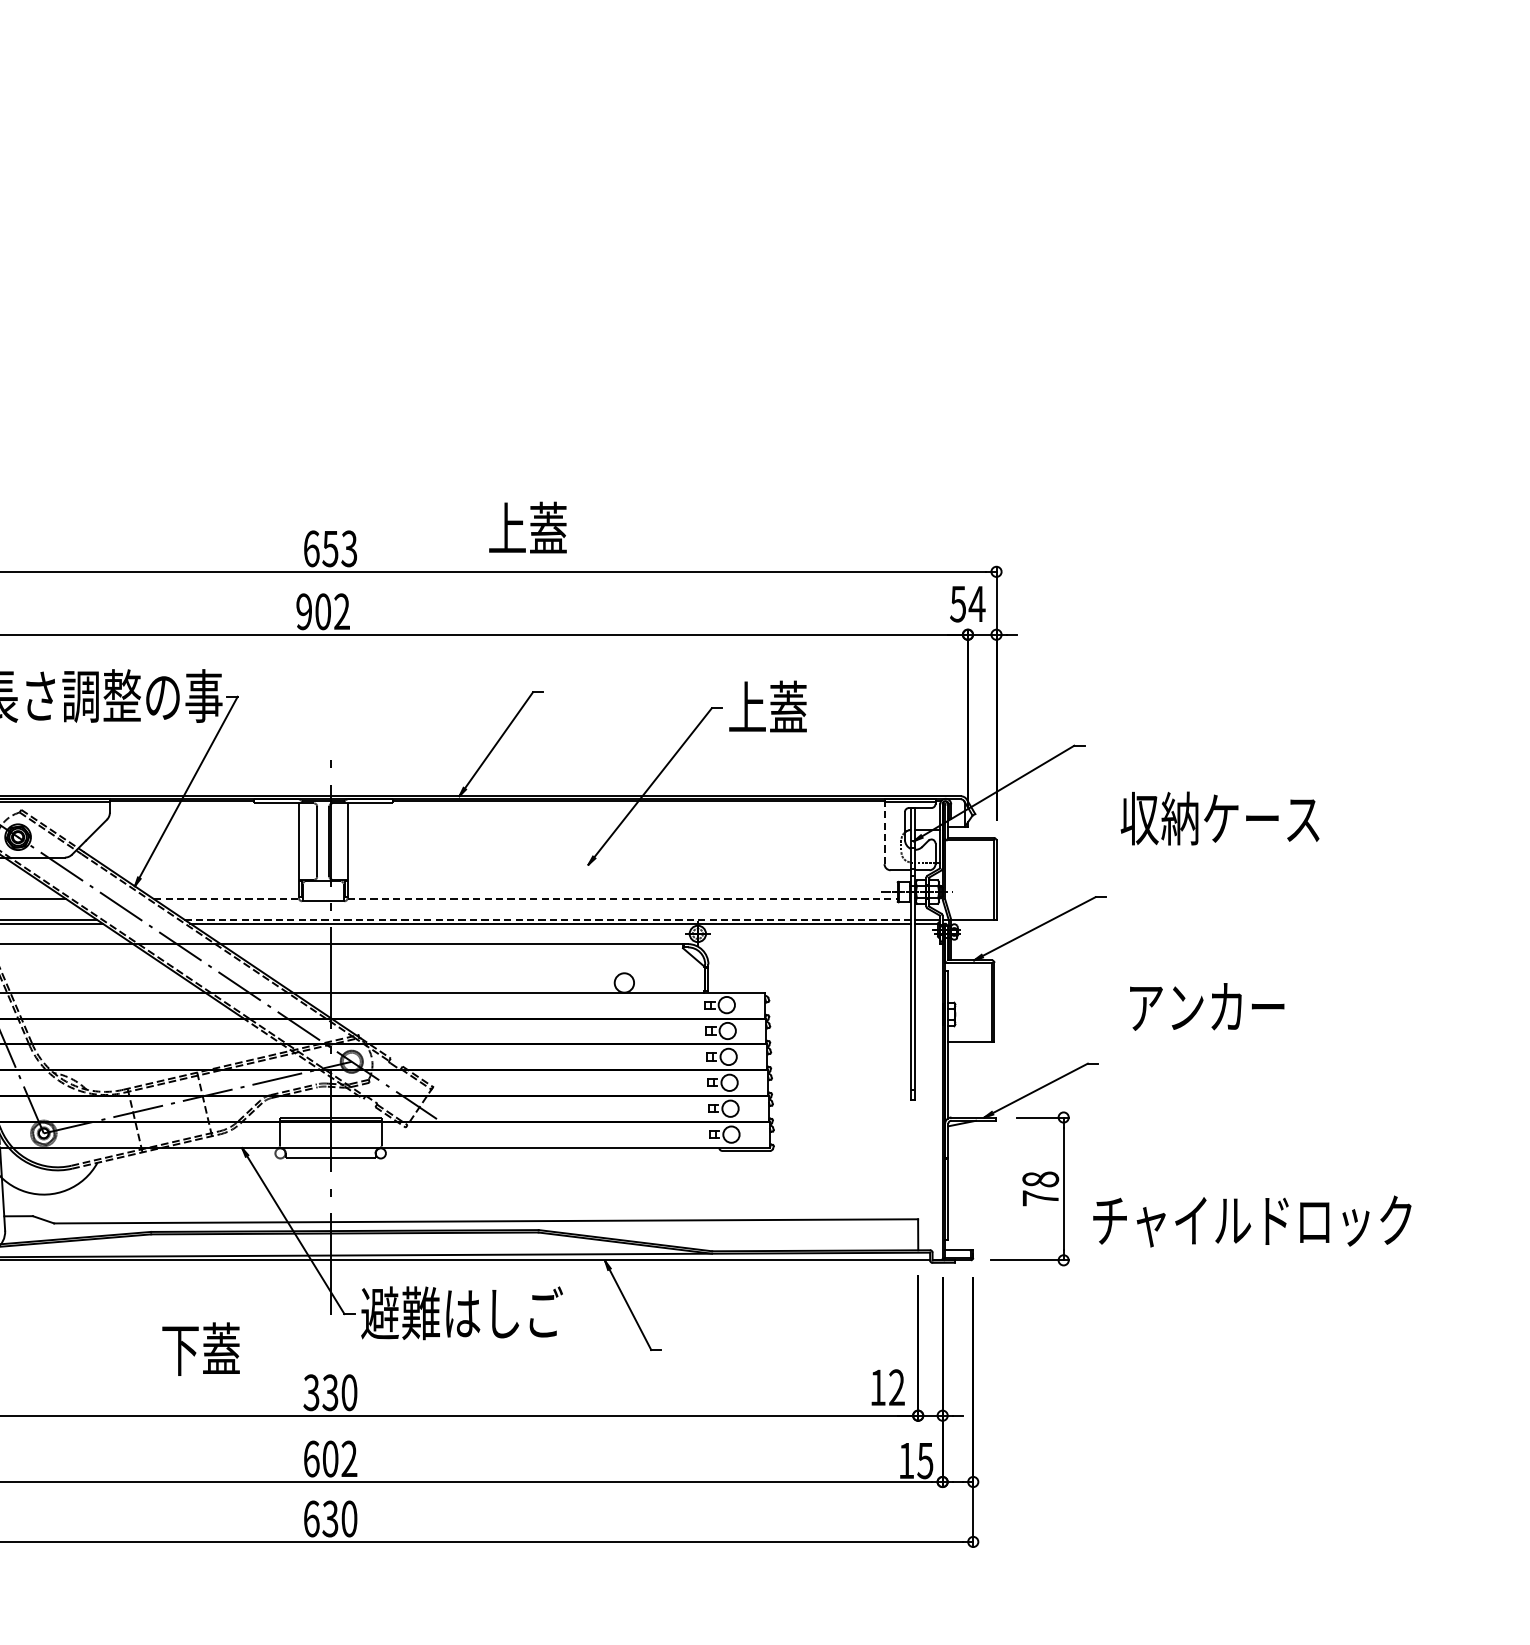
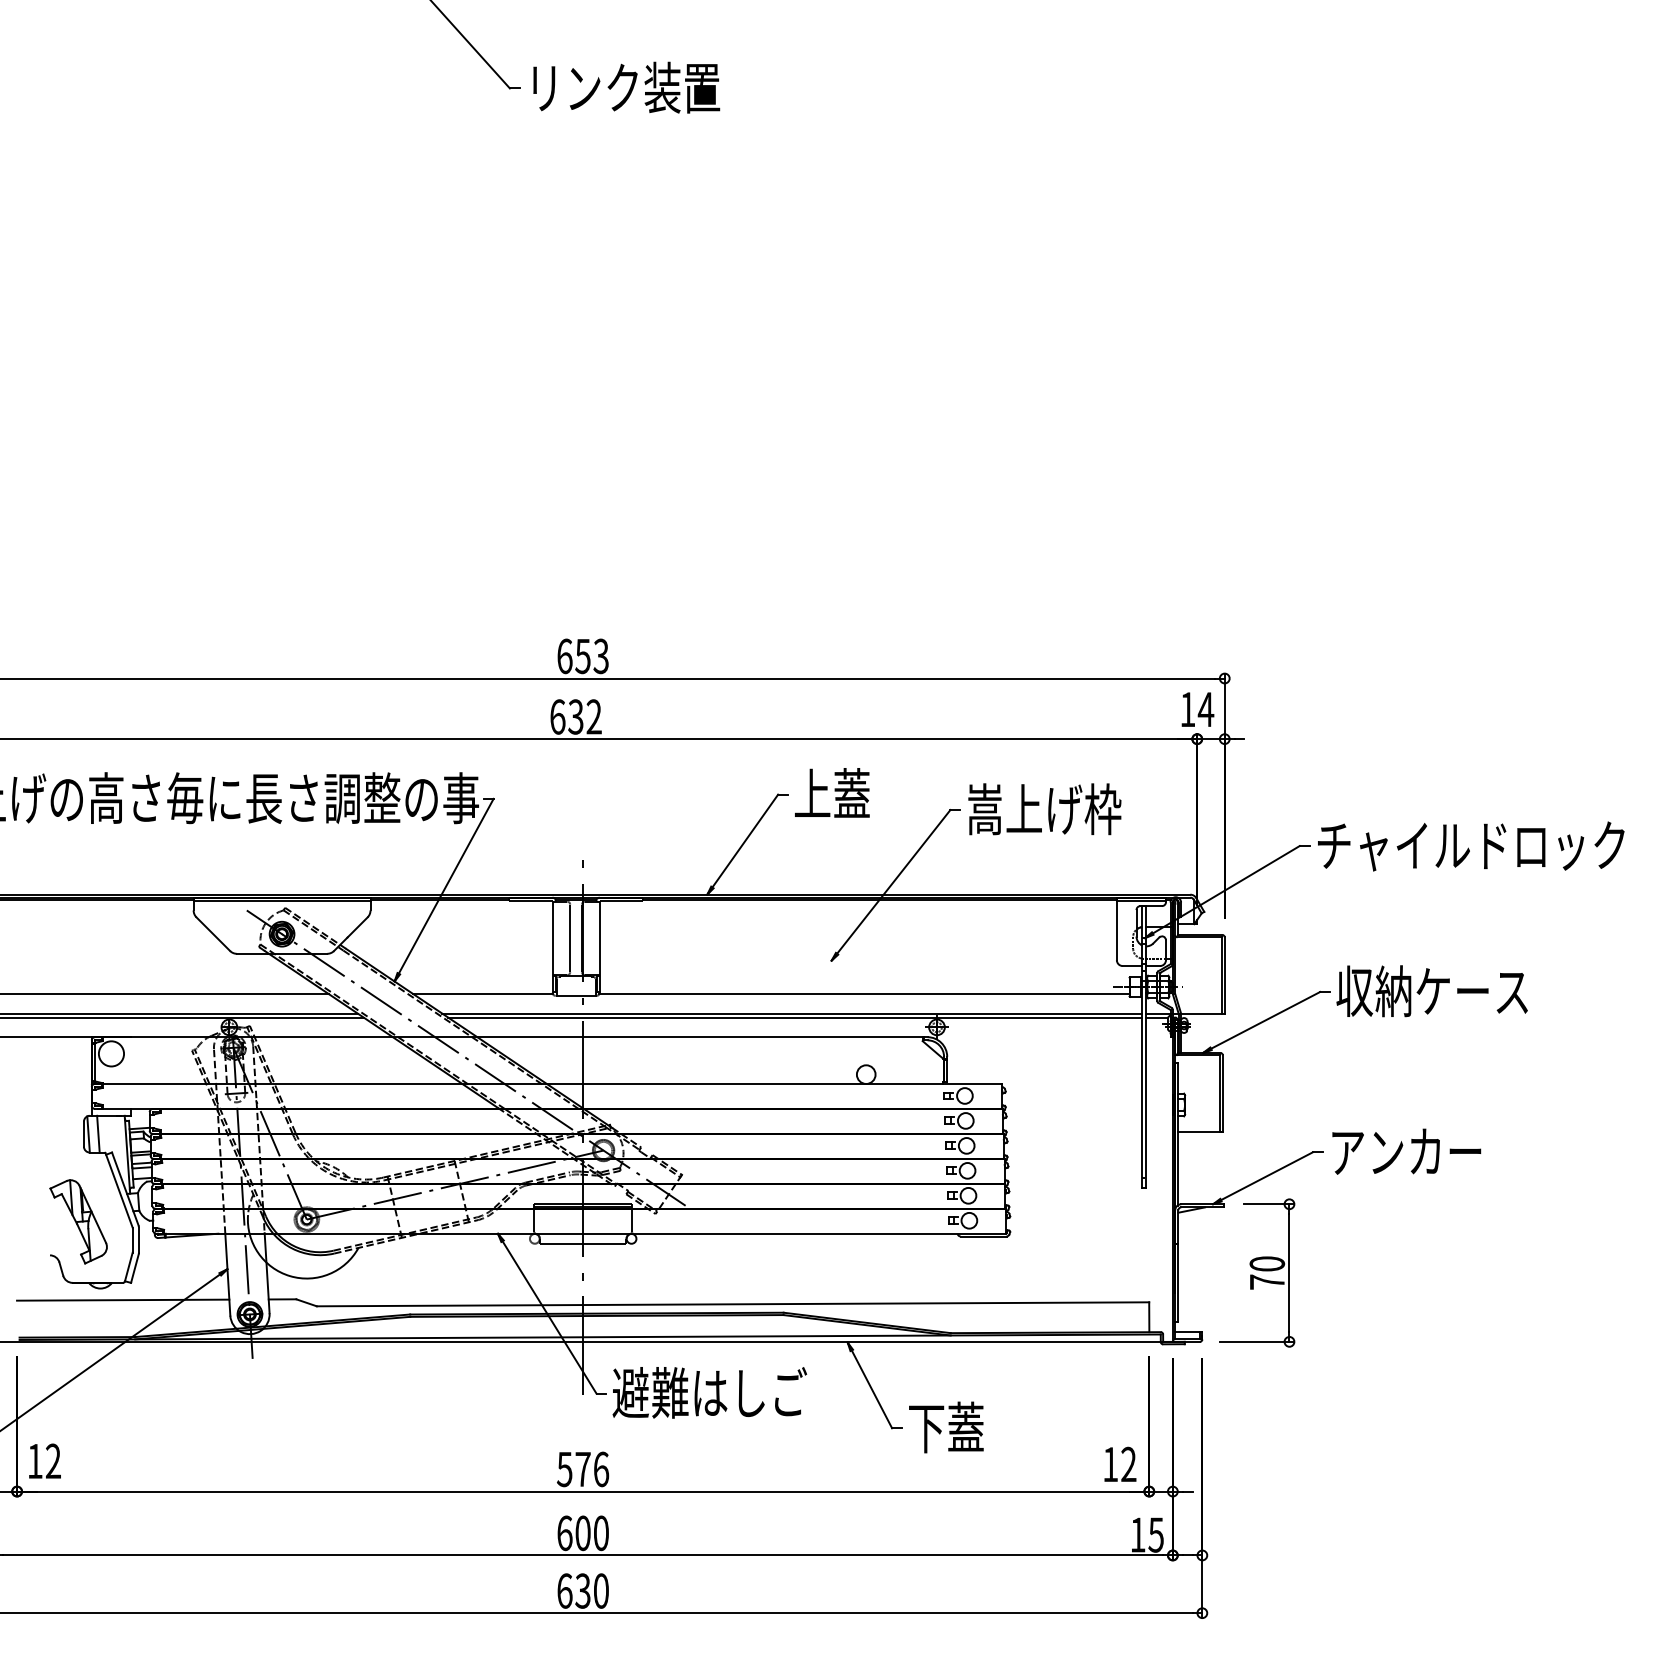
text: (528, 527) -> (832, 792), moved
text: (957, 604) -> (1187, 709), 54 -> 14
text: (313, 611) -> (566, 716), 902 -> 632
text: (809, 707) -> (1044, 809), 上蓋 -> 嵩上げ枠
text: (1219, 818) -> (1431, 991), moved
line: (884, 831) -> (1116, 928), dashed -> solid
line: (226, 898) -> (482, 993), dashed -> solid
line: (623, 898) -> (865, 993), dashed -> solid
line: (547, 919) -> (792, 1013), dashed -> solid
text: (1206, 1006) -> (1406, 1151), moved
text: (1039, 1178) -> (1266, 1263), 78 -> 70
text: (1252, 1221) -> (1471, 846), moved
text: (201, 1349) -> (946, 1427), moved
text: (330, 1392) -> (583, 1469), 330 -> 576
text: (348, 1459) -> (600, 1533), 602 -> 600

